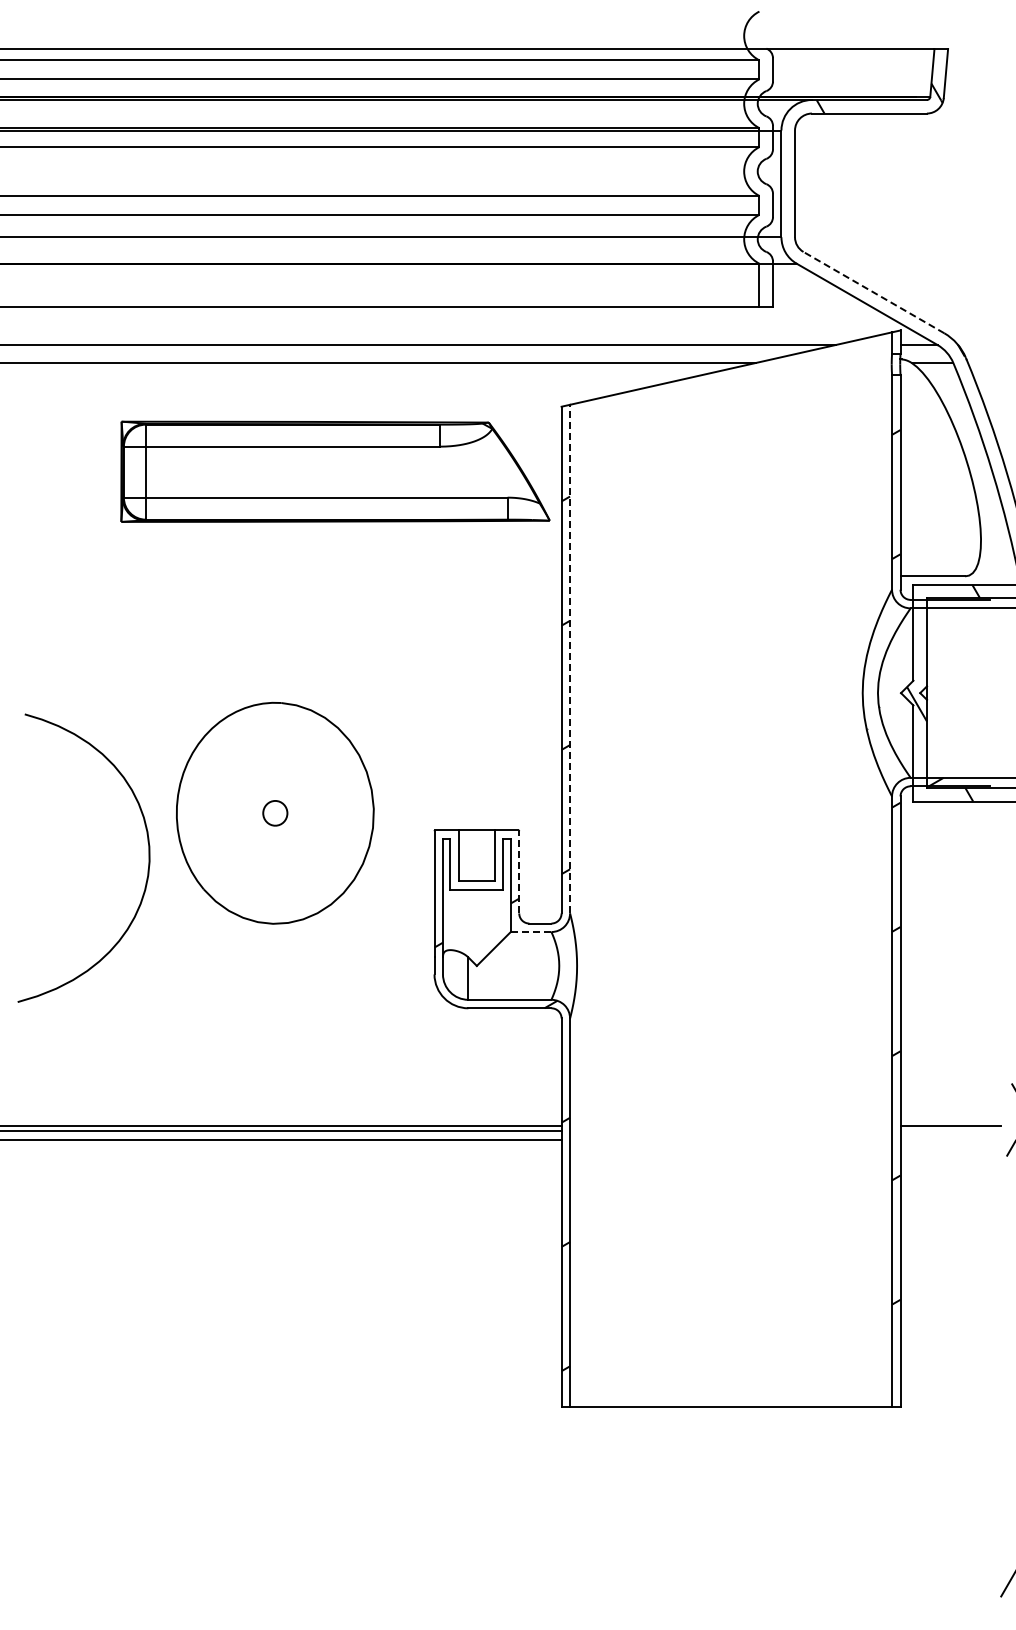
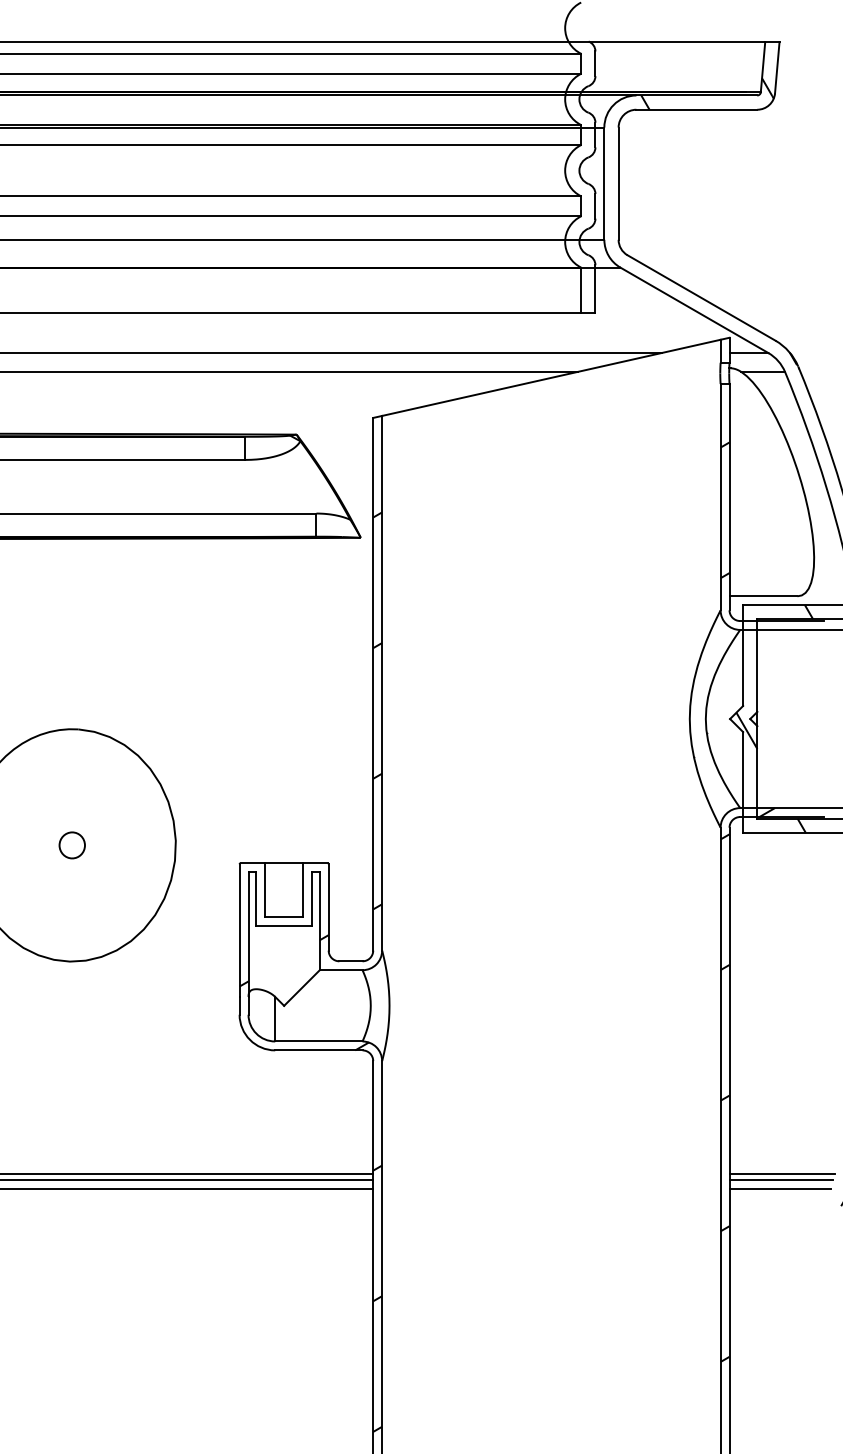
line: (873, 292) -> (701, 297), dashed -> solid
line: (570, 658) -> (382, 682), dashed -> solid
line: (519, 871) -> (328, 906), dashed -> solid
line: (531, 932) -> (341, 970), dashed -> solid
line: (949, 1131) -> (781, 1179), added
line: (948, 1139) -> (779, 1188), added

